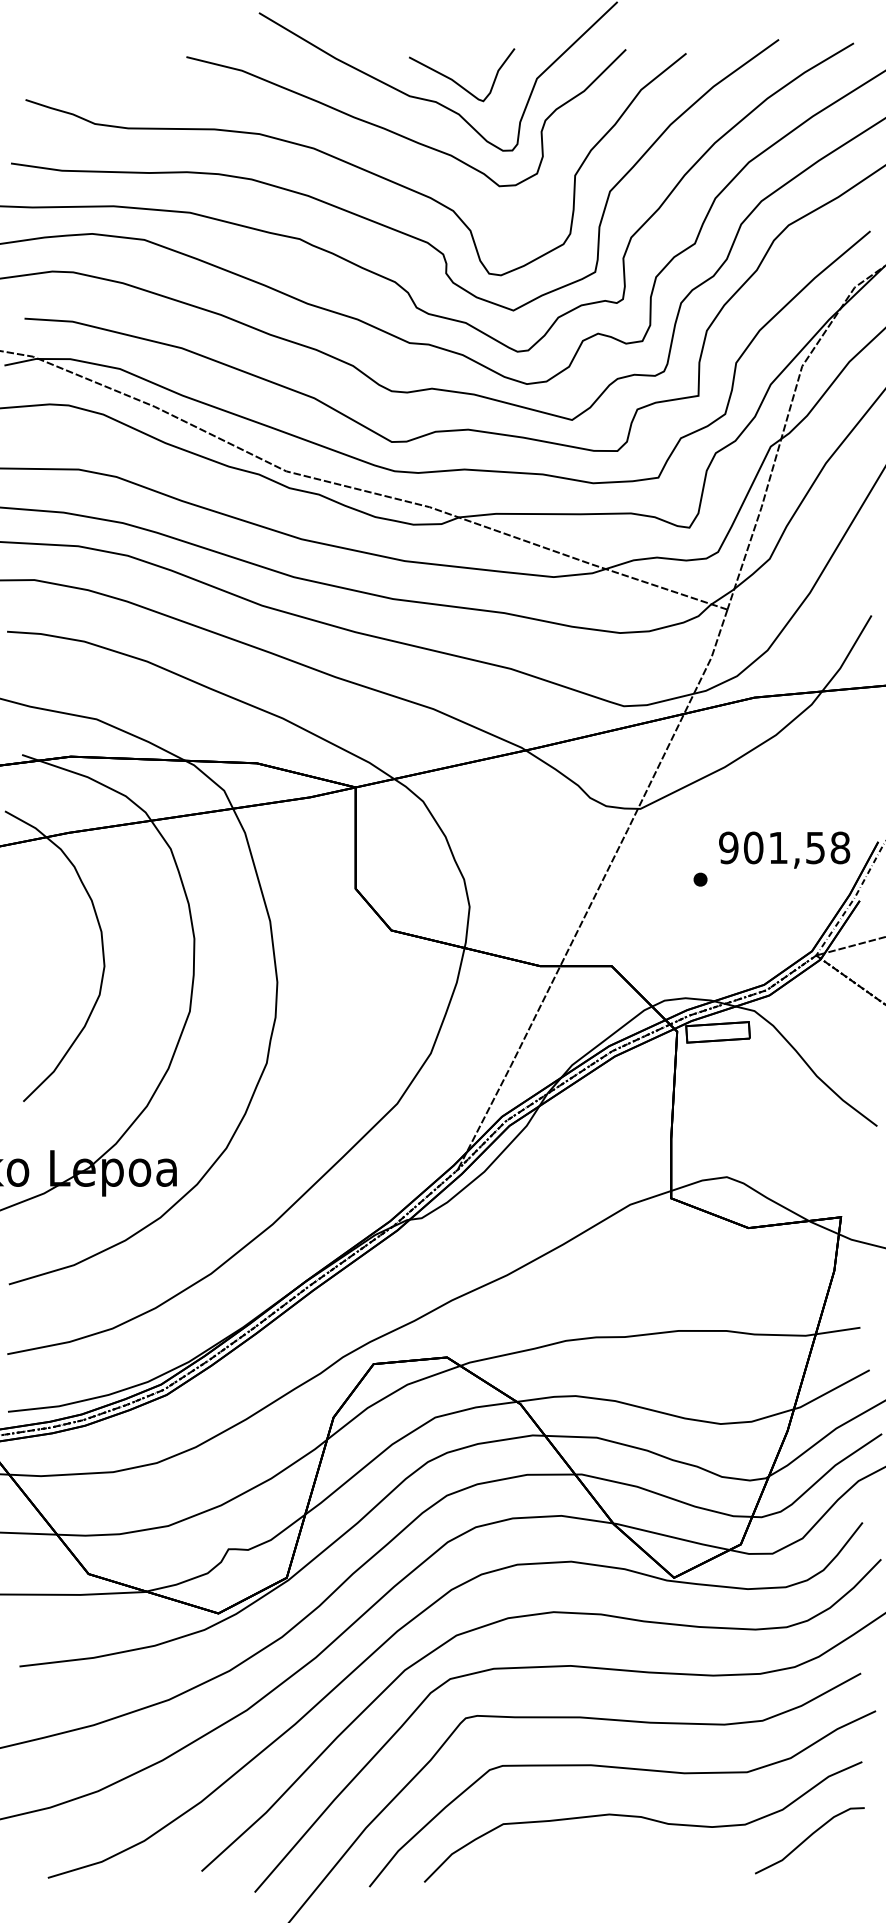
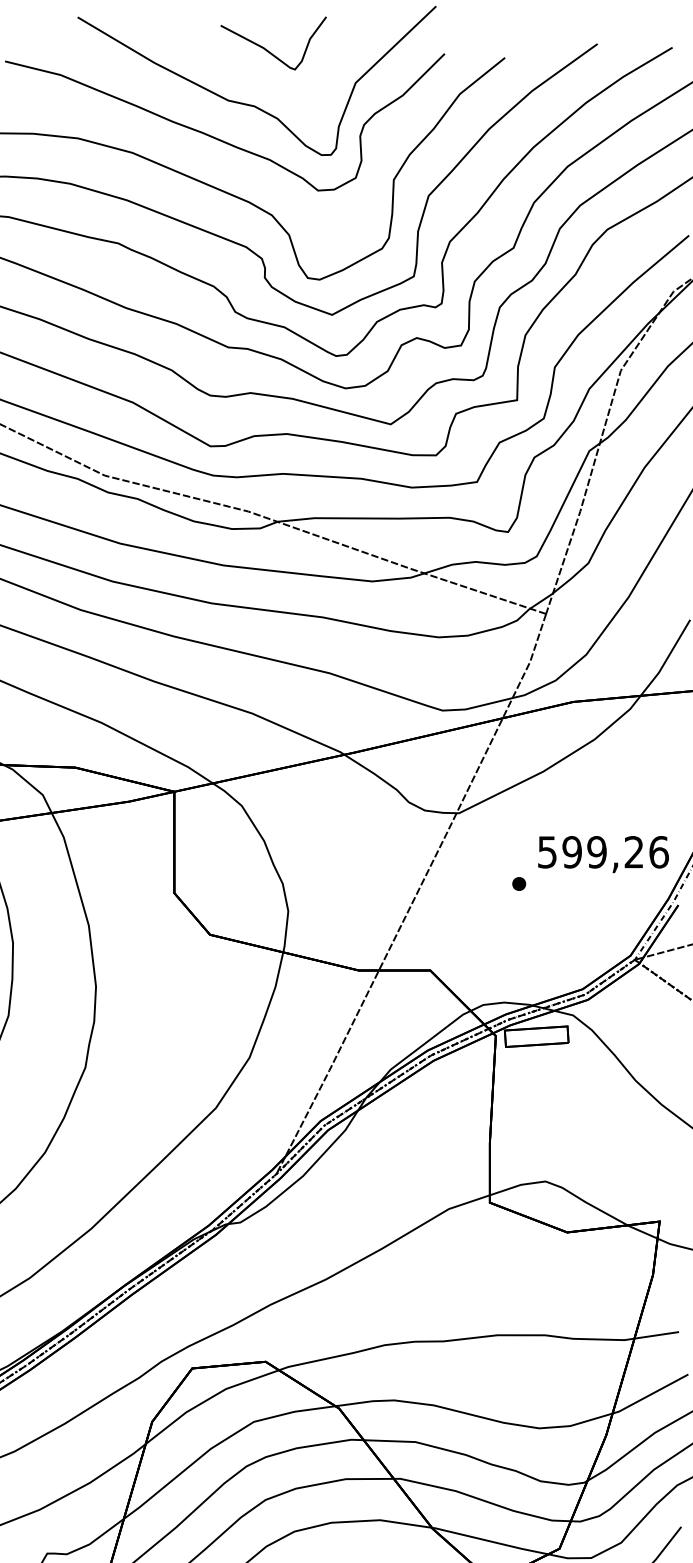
curve: (456, 81) -> (268, 49), moved
text: (784, 847) -> (603, 851), 901,58 -> 599,26

